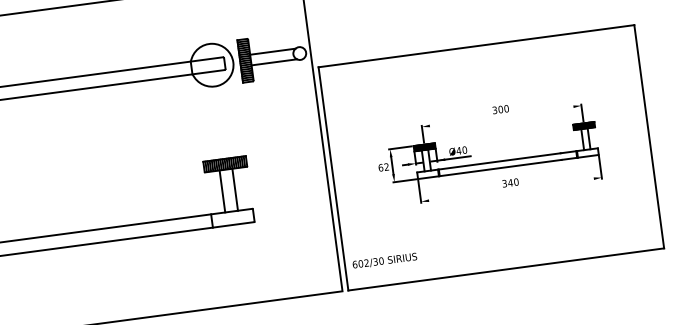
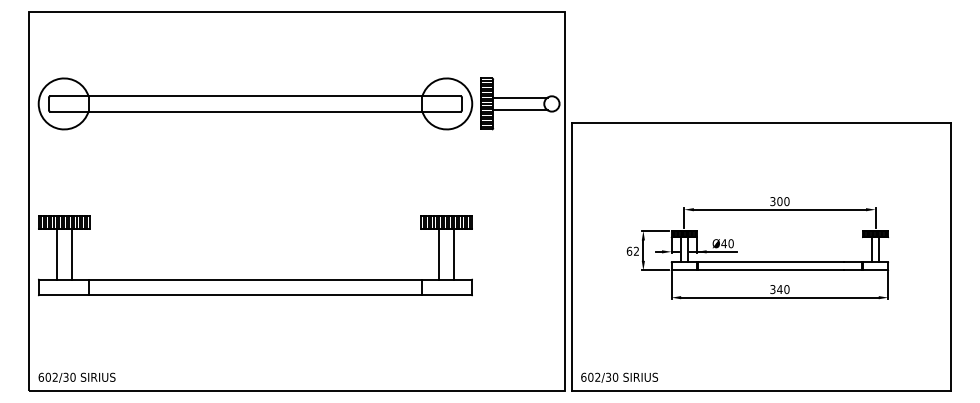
line: (501, 116) -> (779, 209), added
line: (511, 189) -> (779, 297), added
text: (384, 260) -> (619, 377), moved

